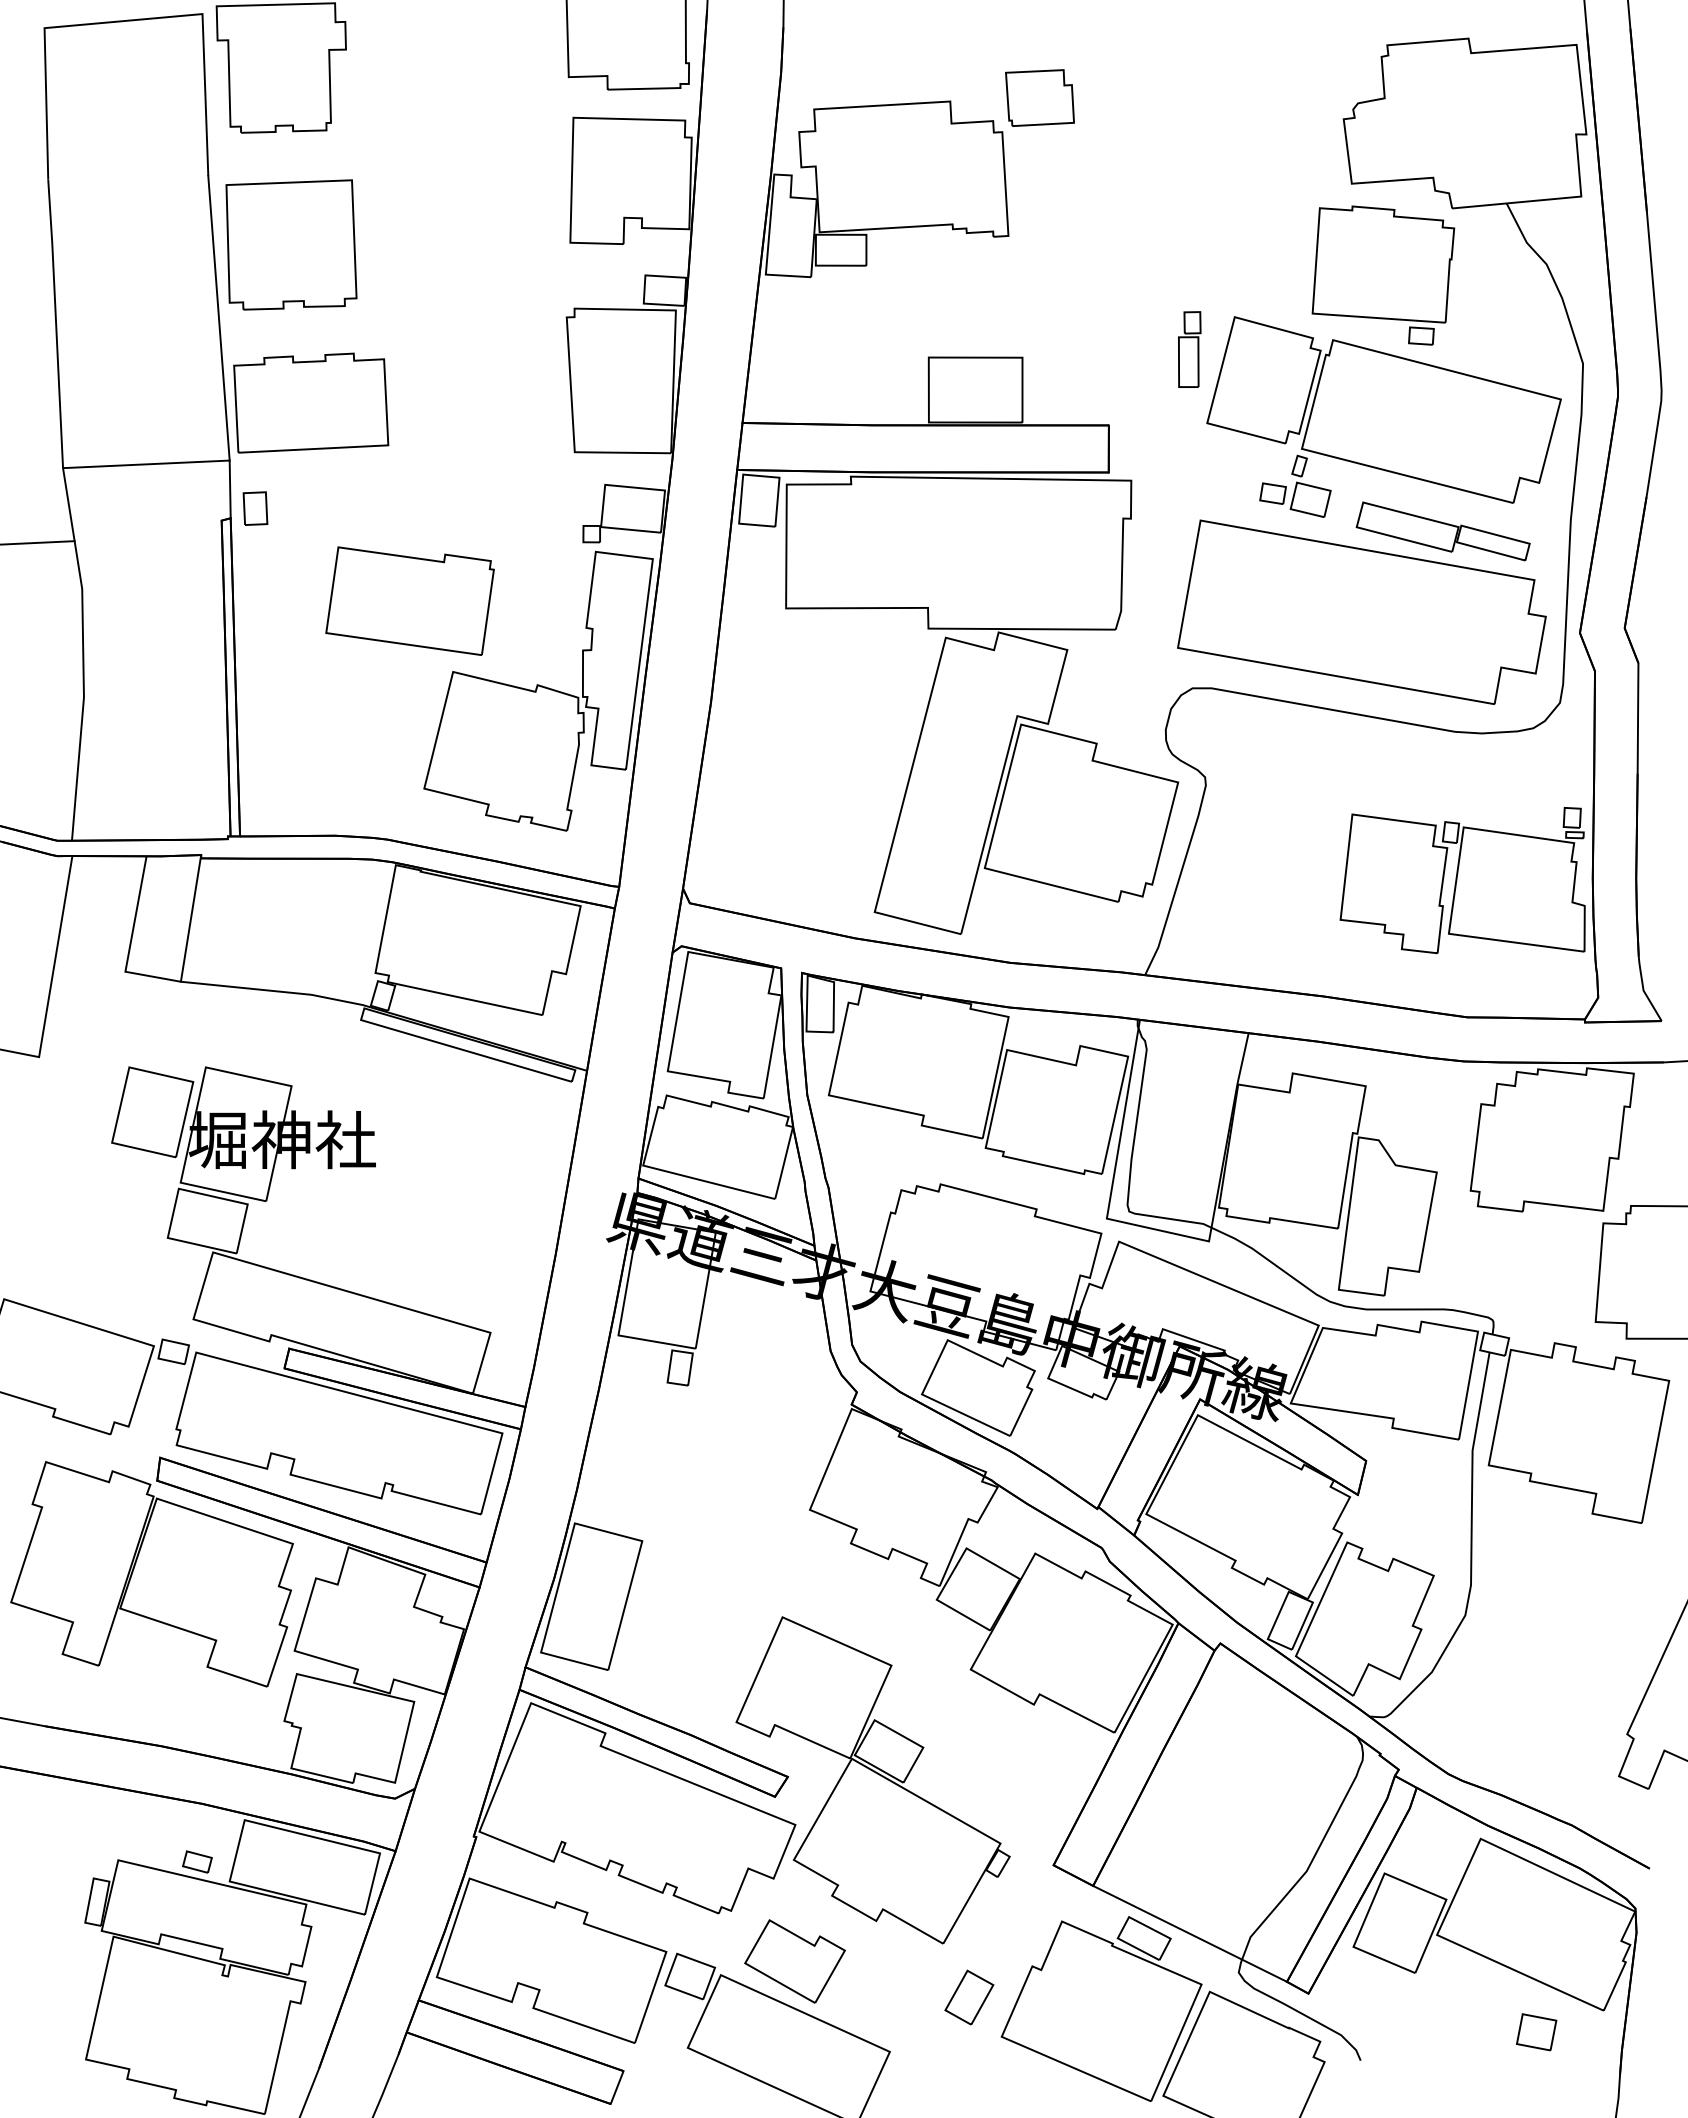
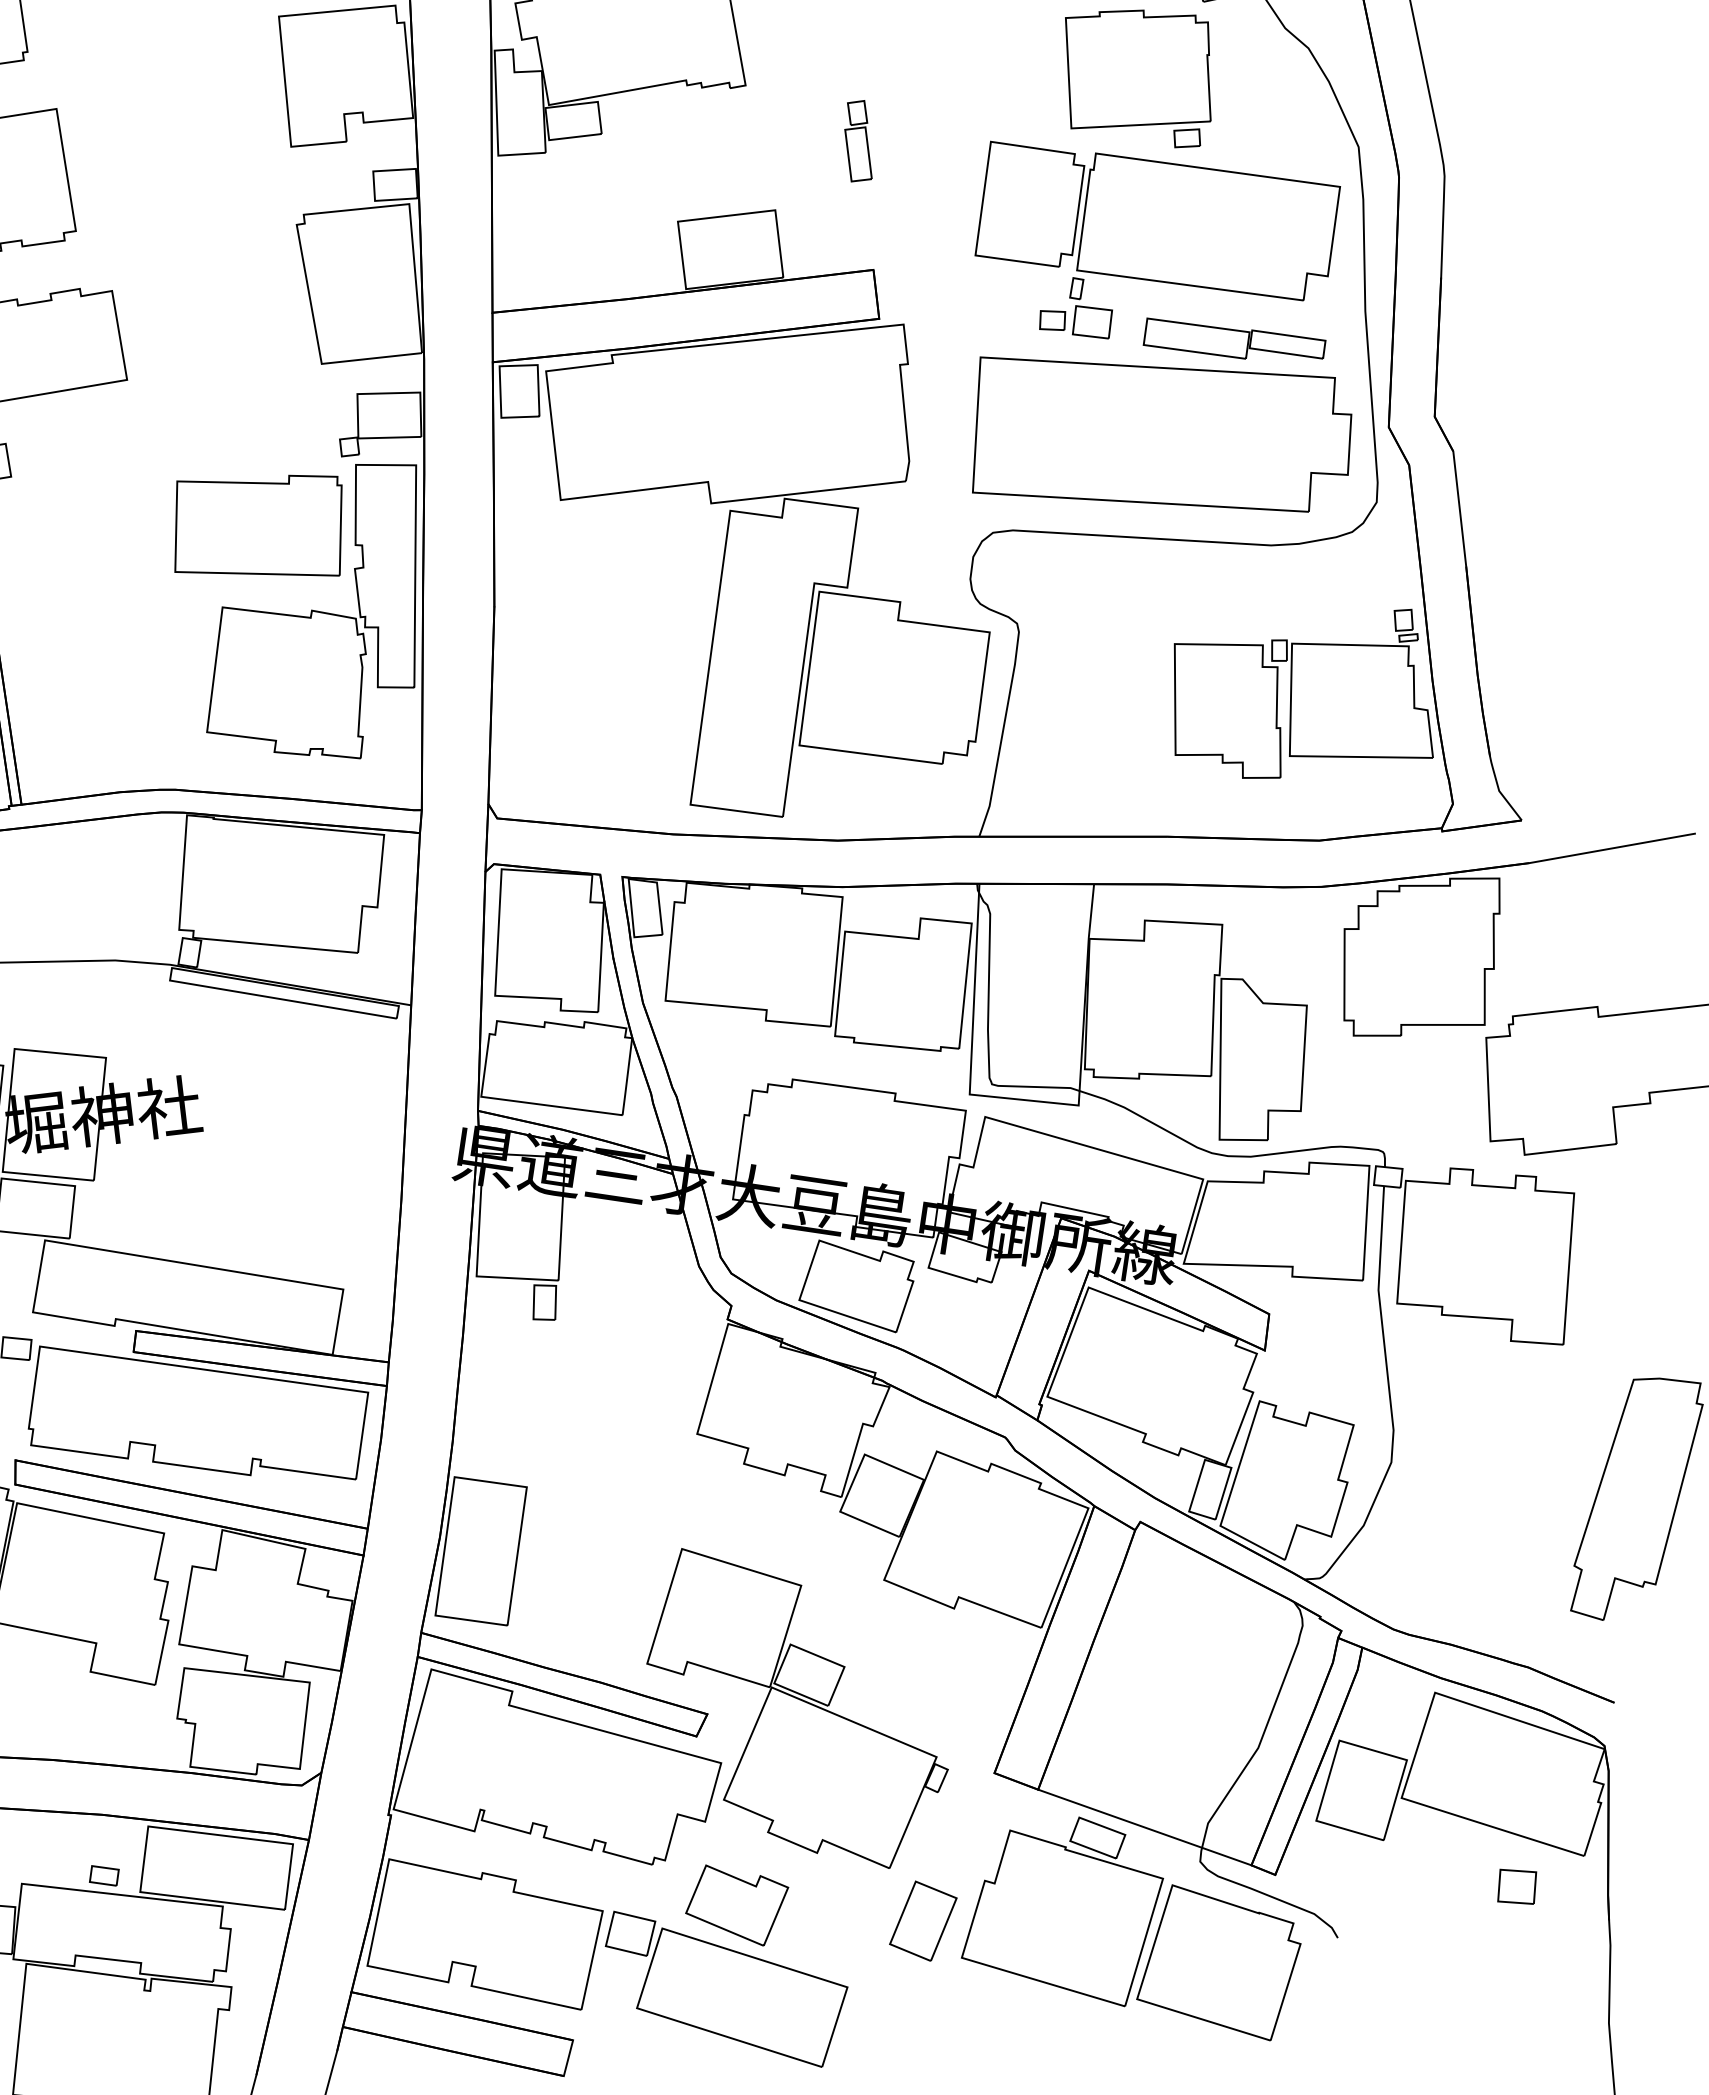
part: (1189, 349) -> (857, 141), moved
part: (409, 600) -> (257, 527), moved
part: (969, 1997) -> (923, 1920), size x1.43

